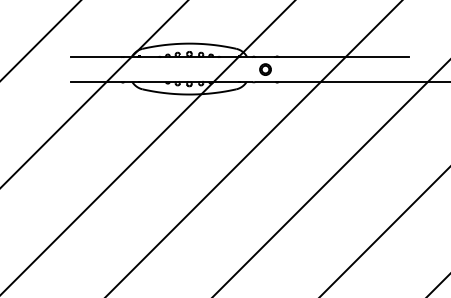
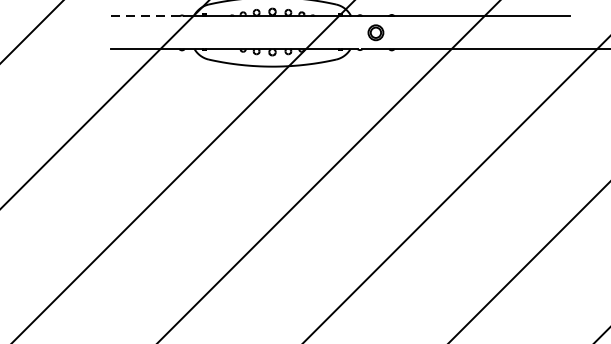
line: (96, 57) -> (146, 16), solid -> dashed

